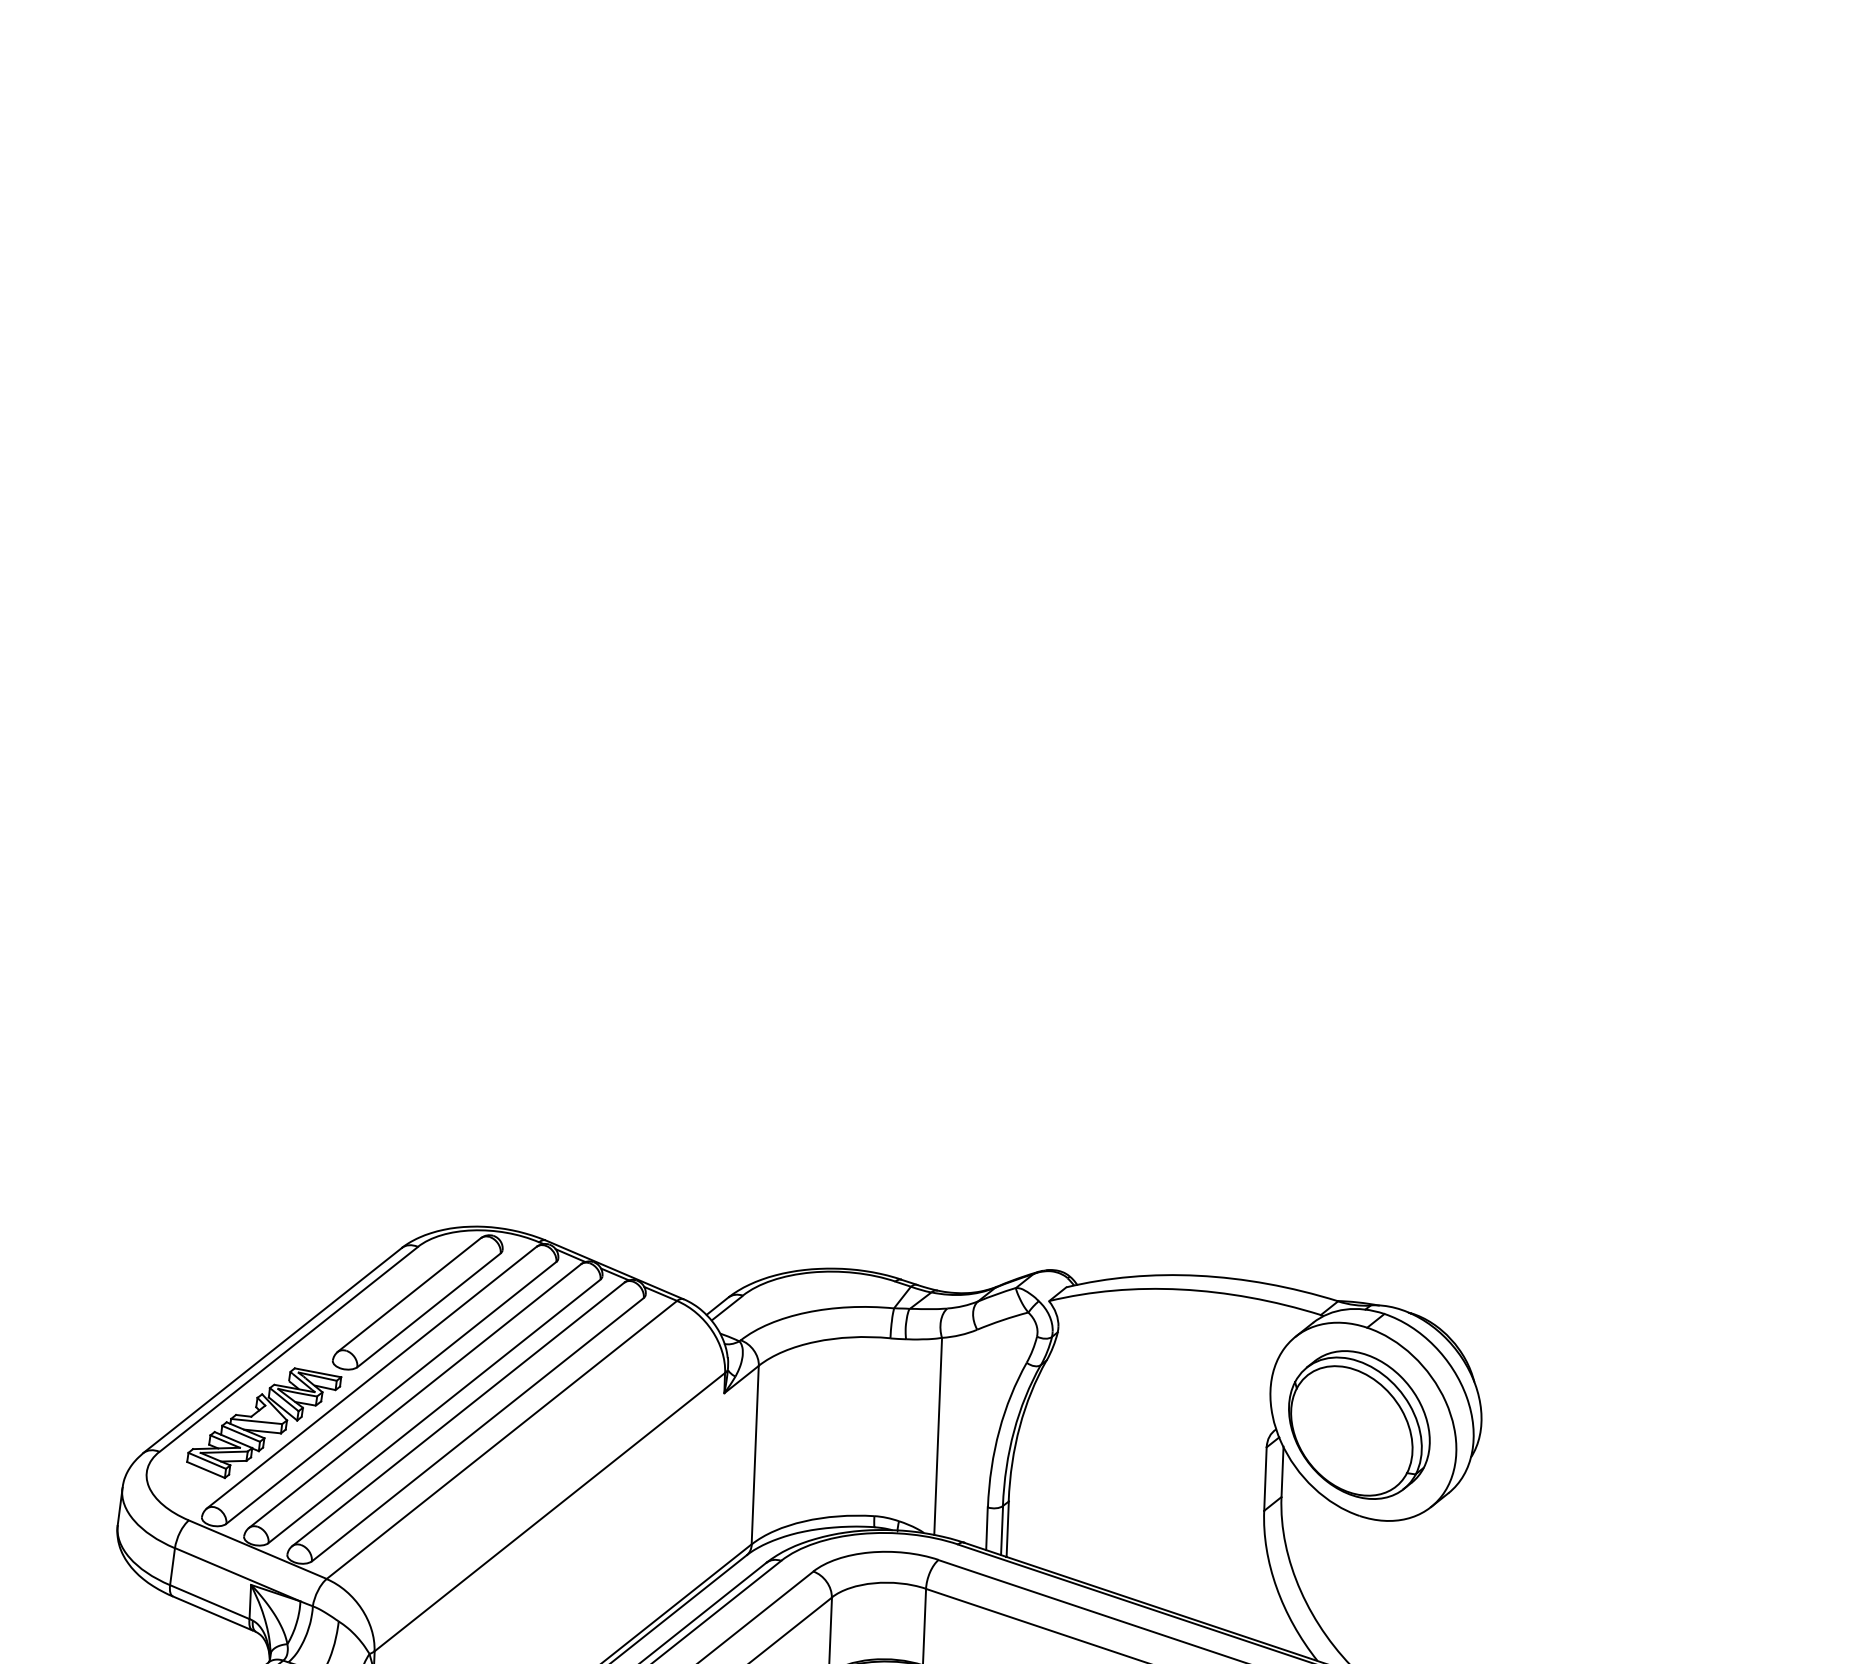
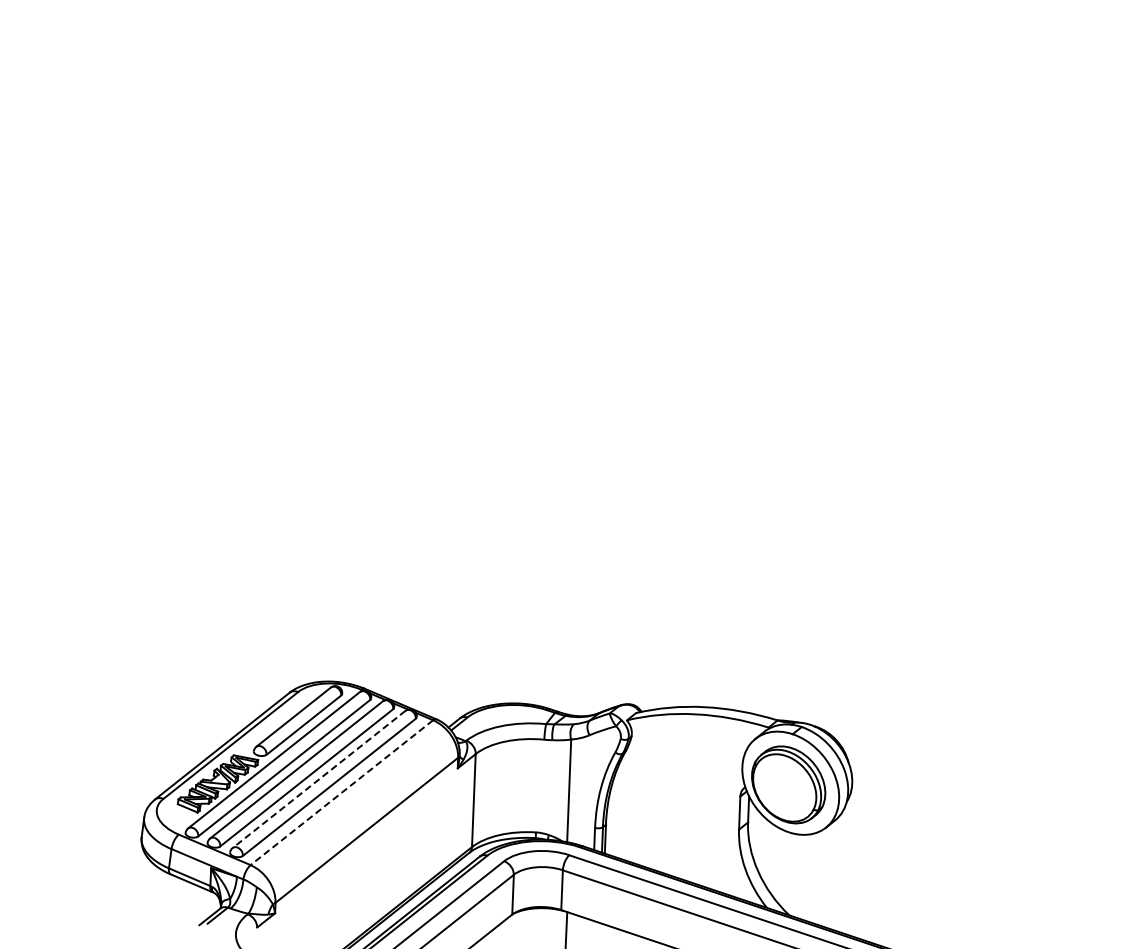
line: (457, 1414) -> (318, 779), solid -> dashed
line: (501, 1439) -> (341, 792), solid -> dashed

